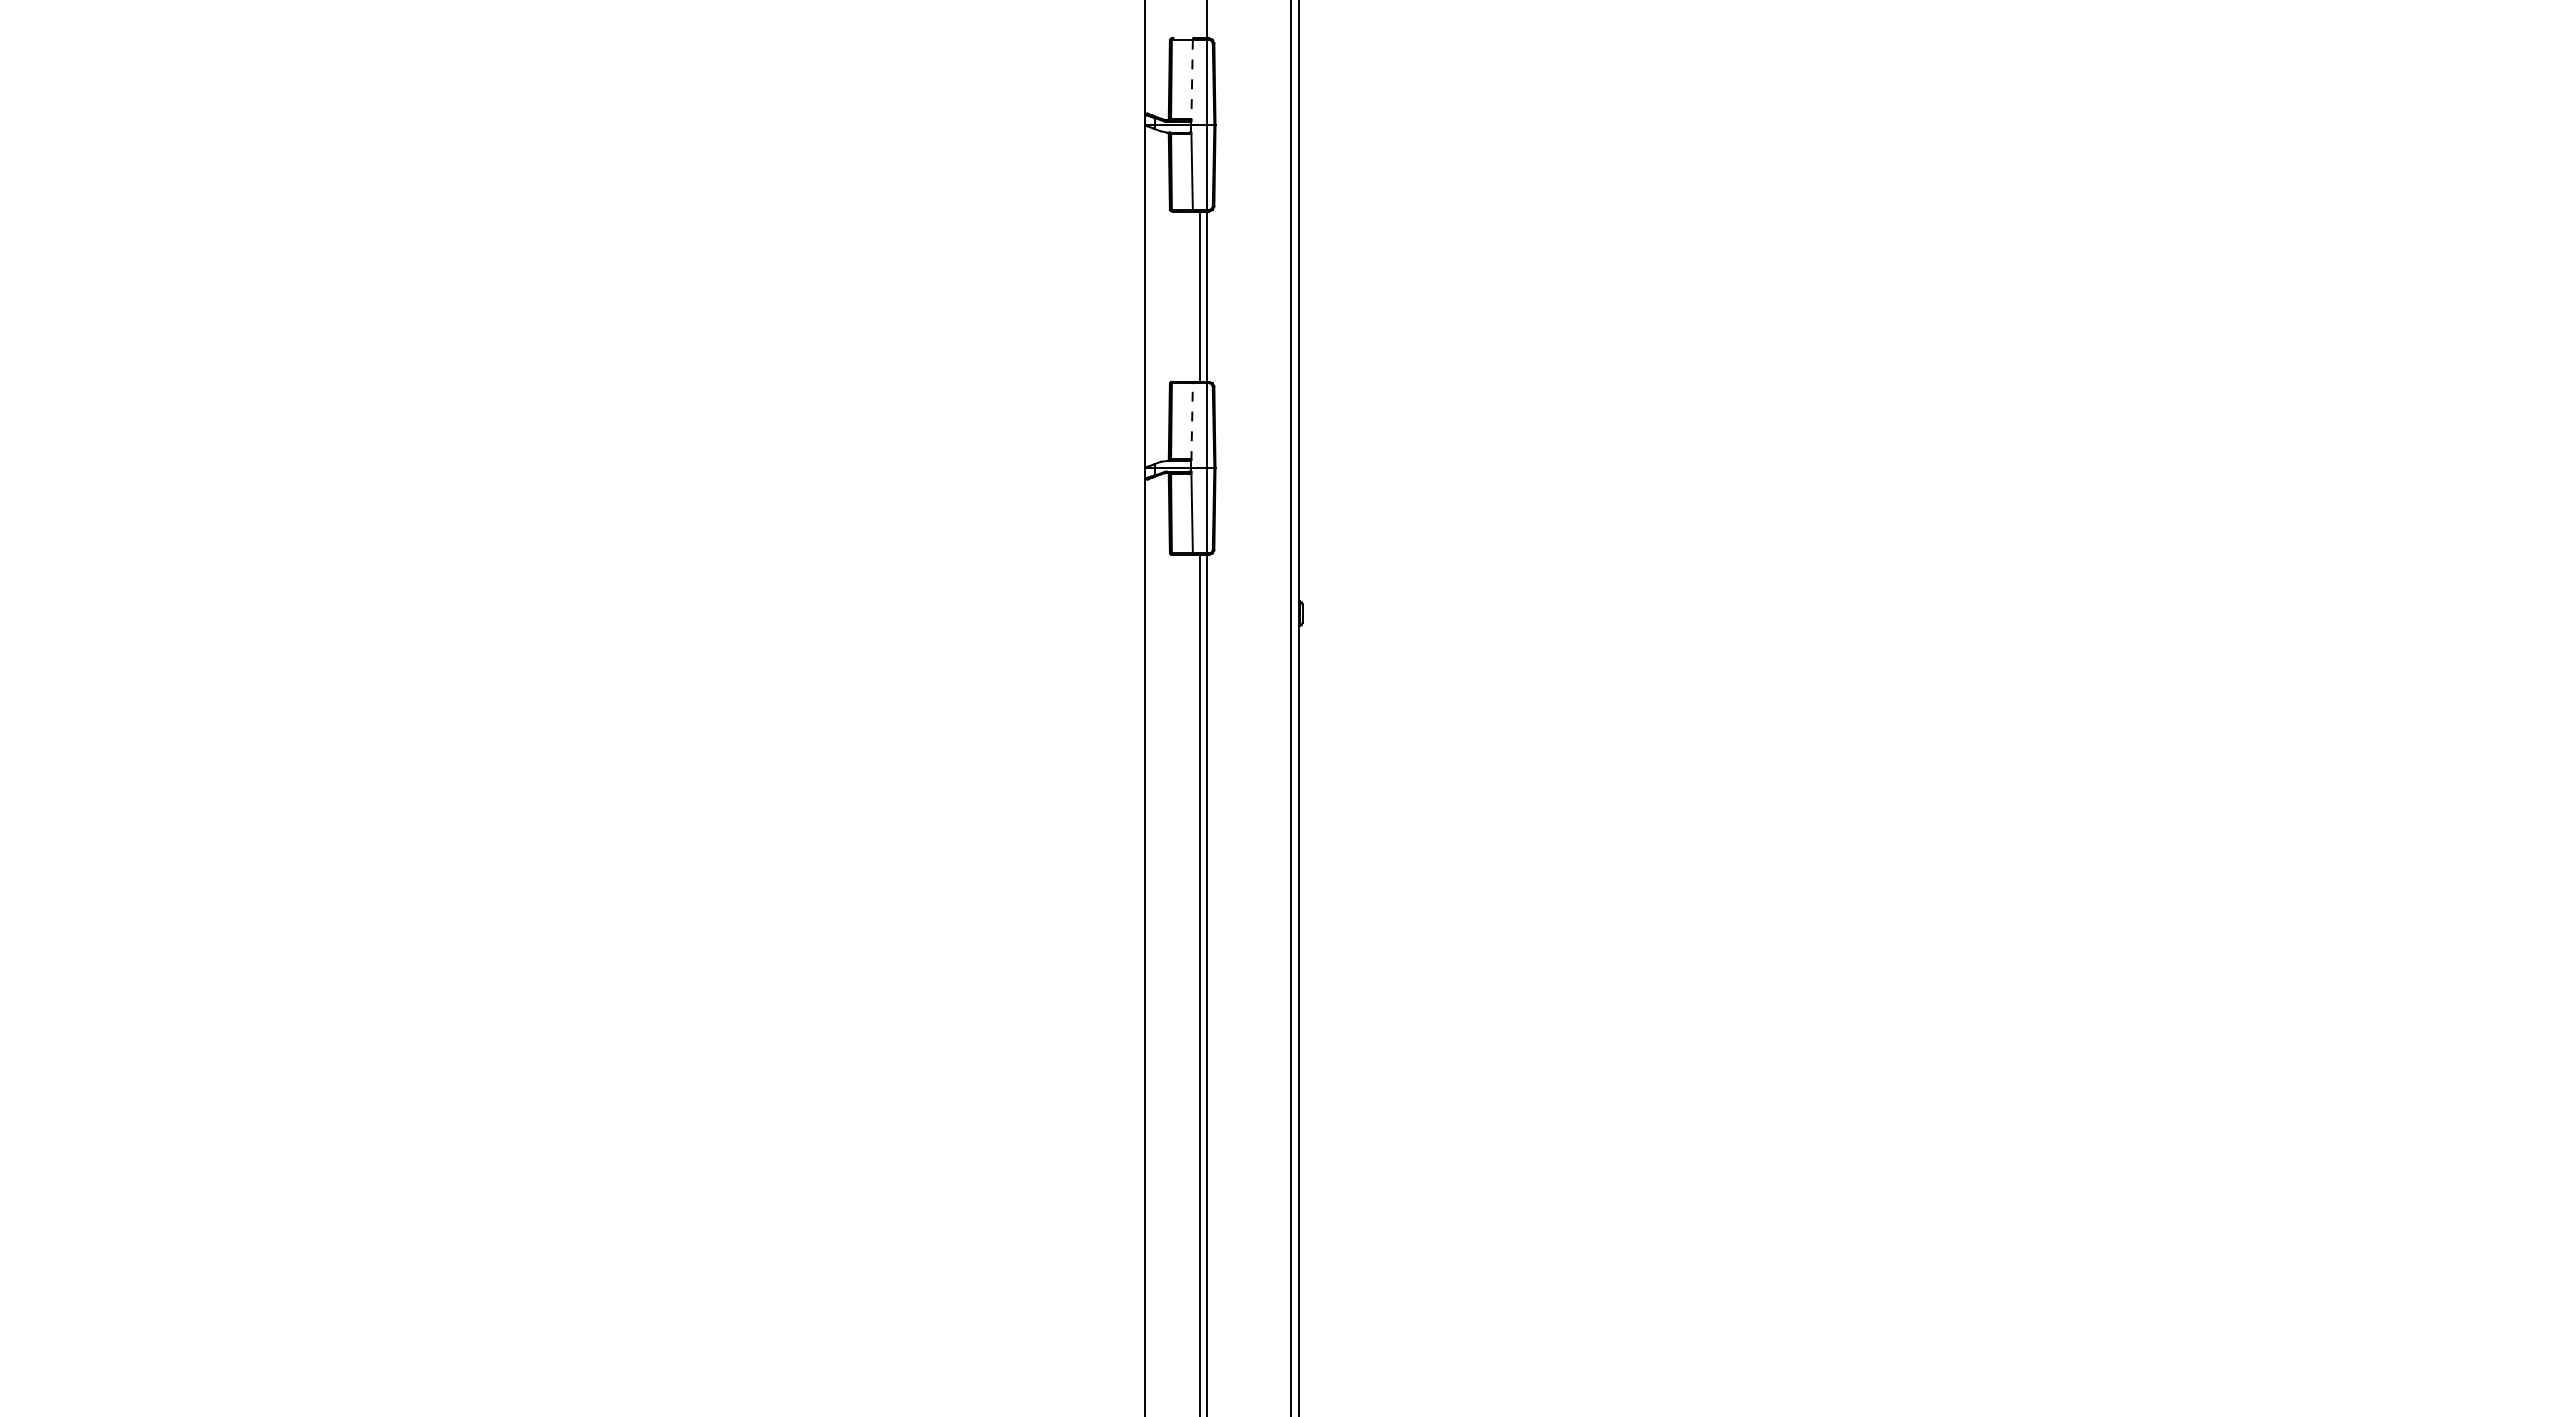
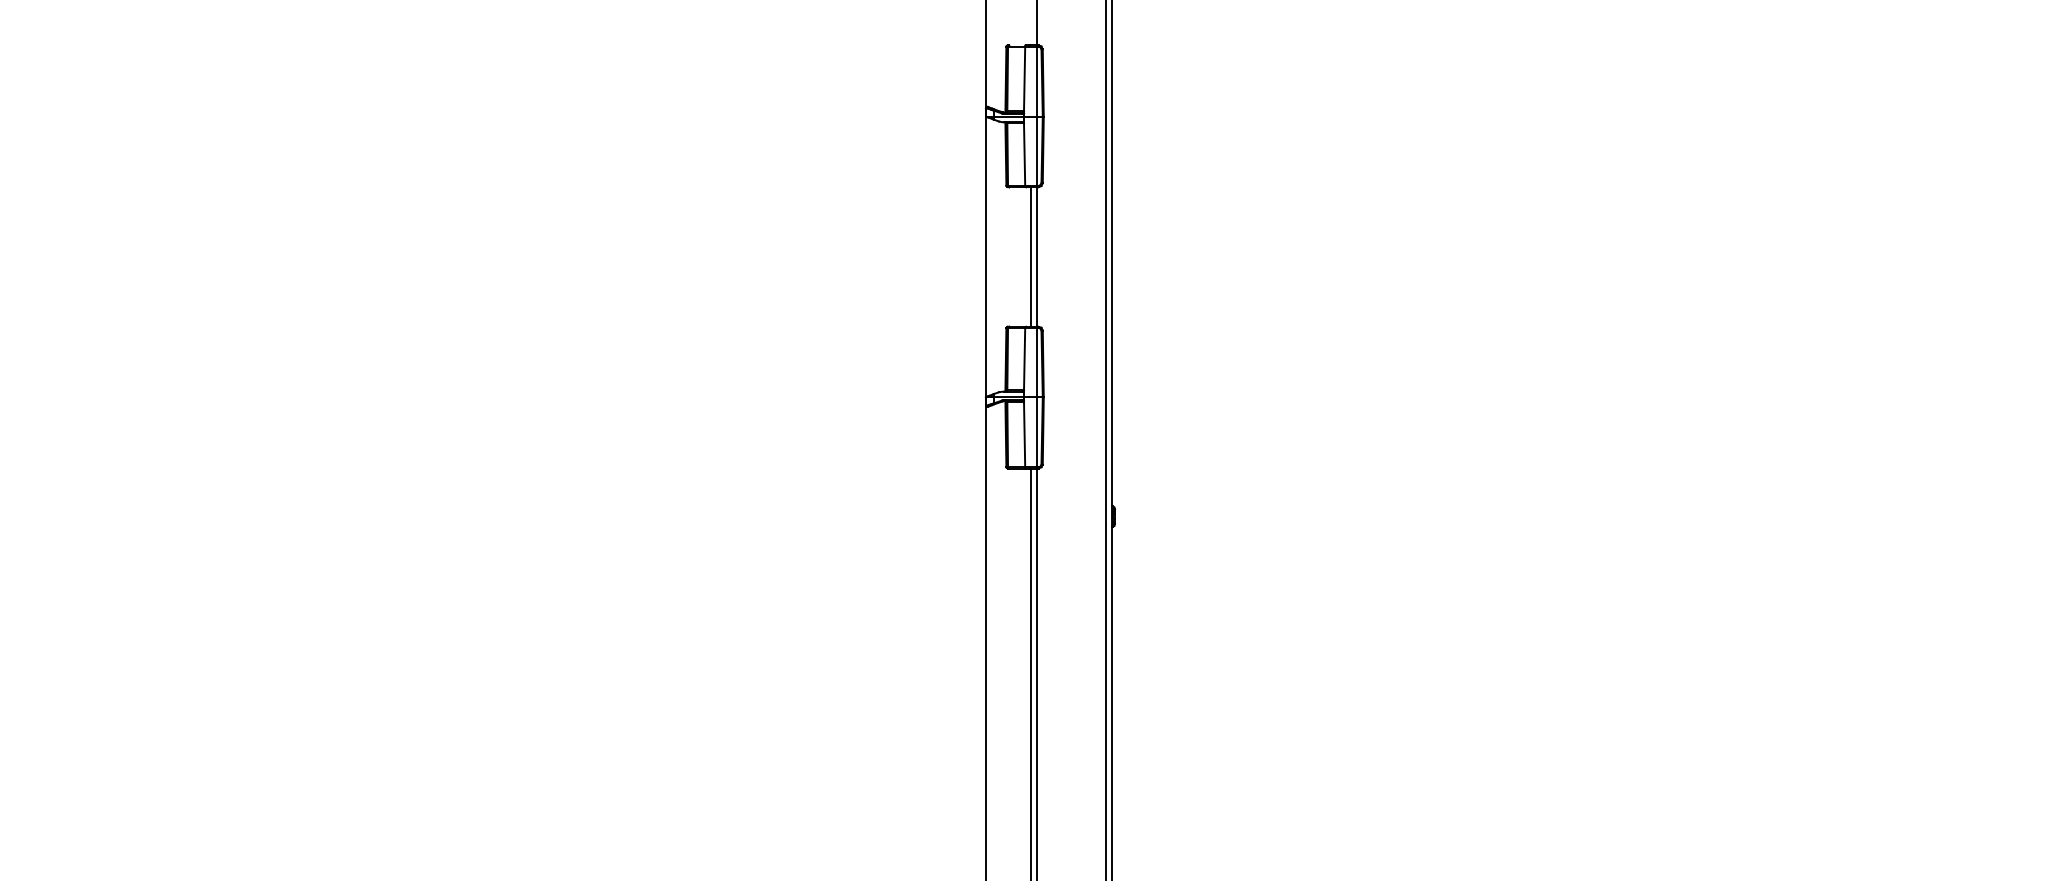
line: (1192, 80) -> (1024, 79), dashed -> solid
line: (1192, 422) -> (1024, 360), dashed -> solid

